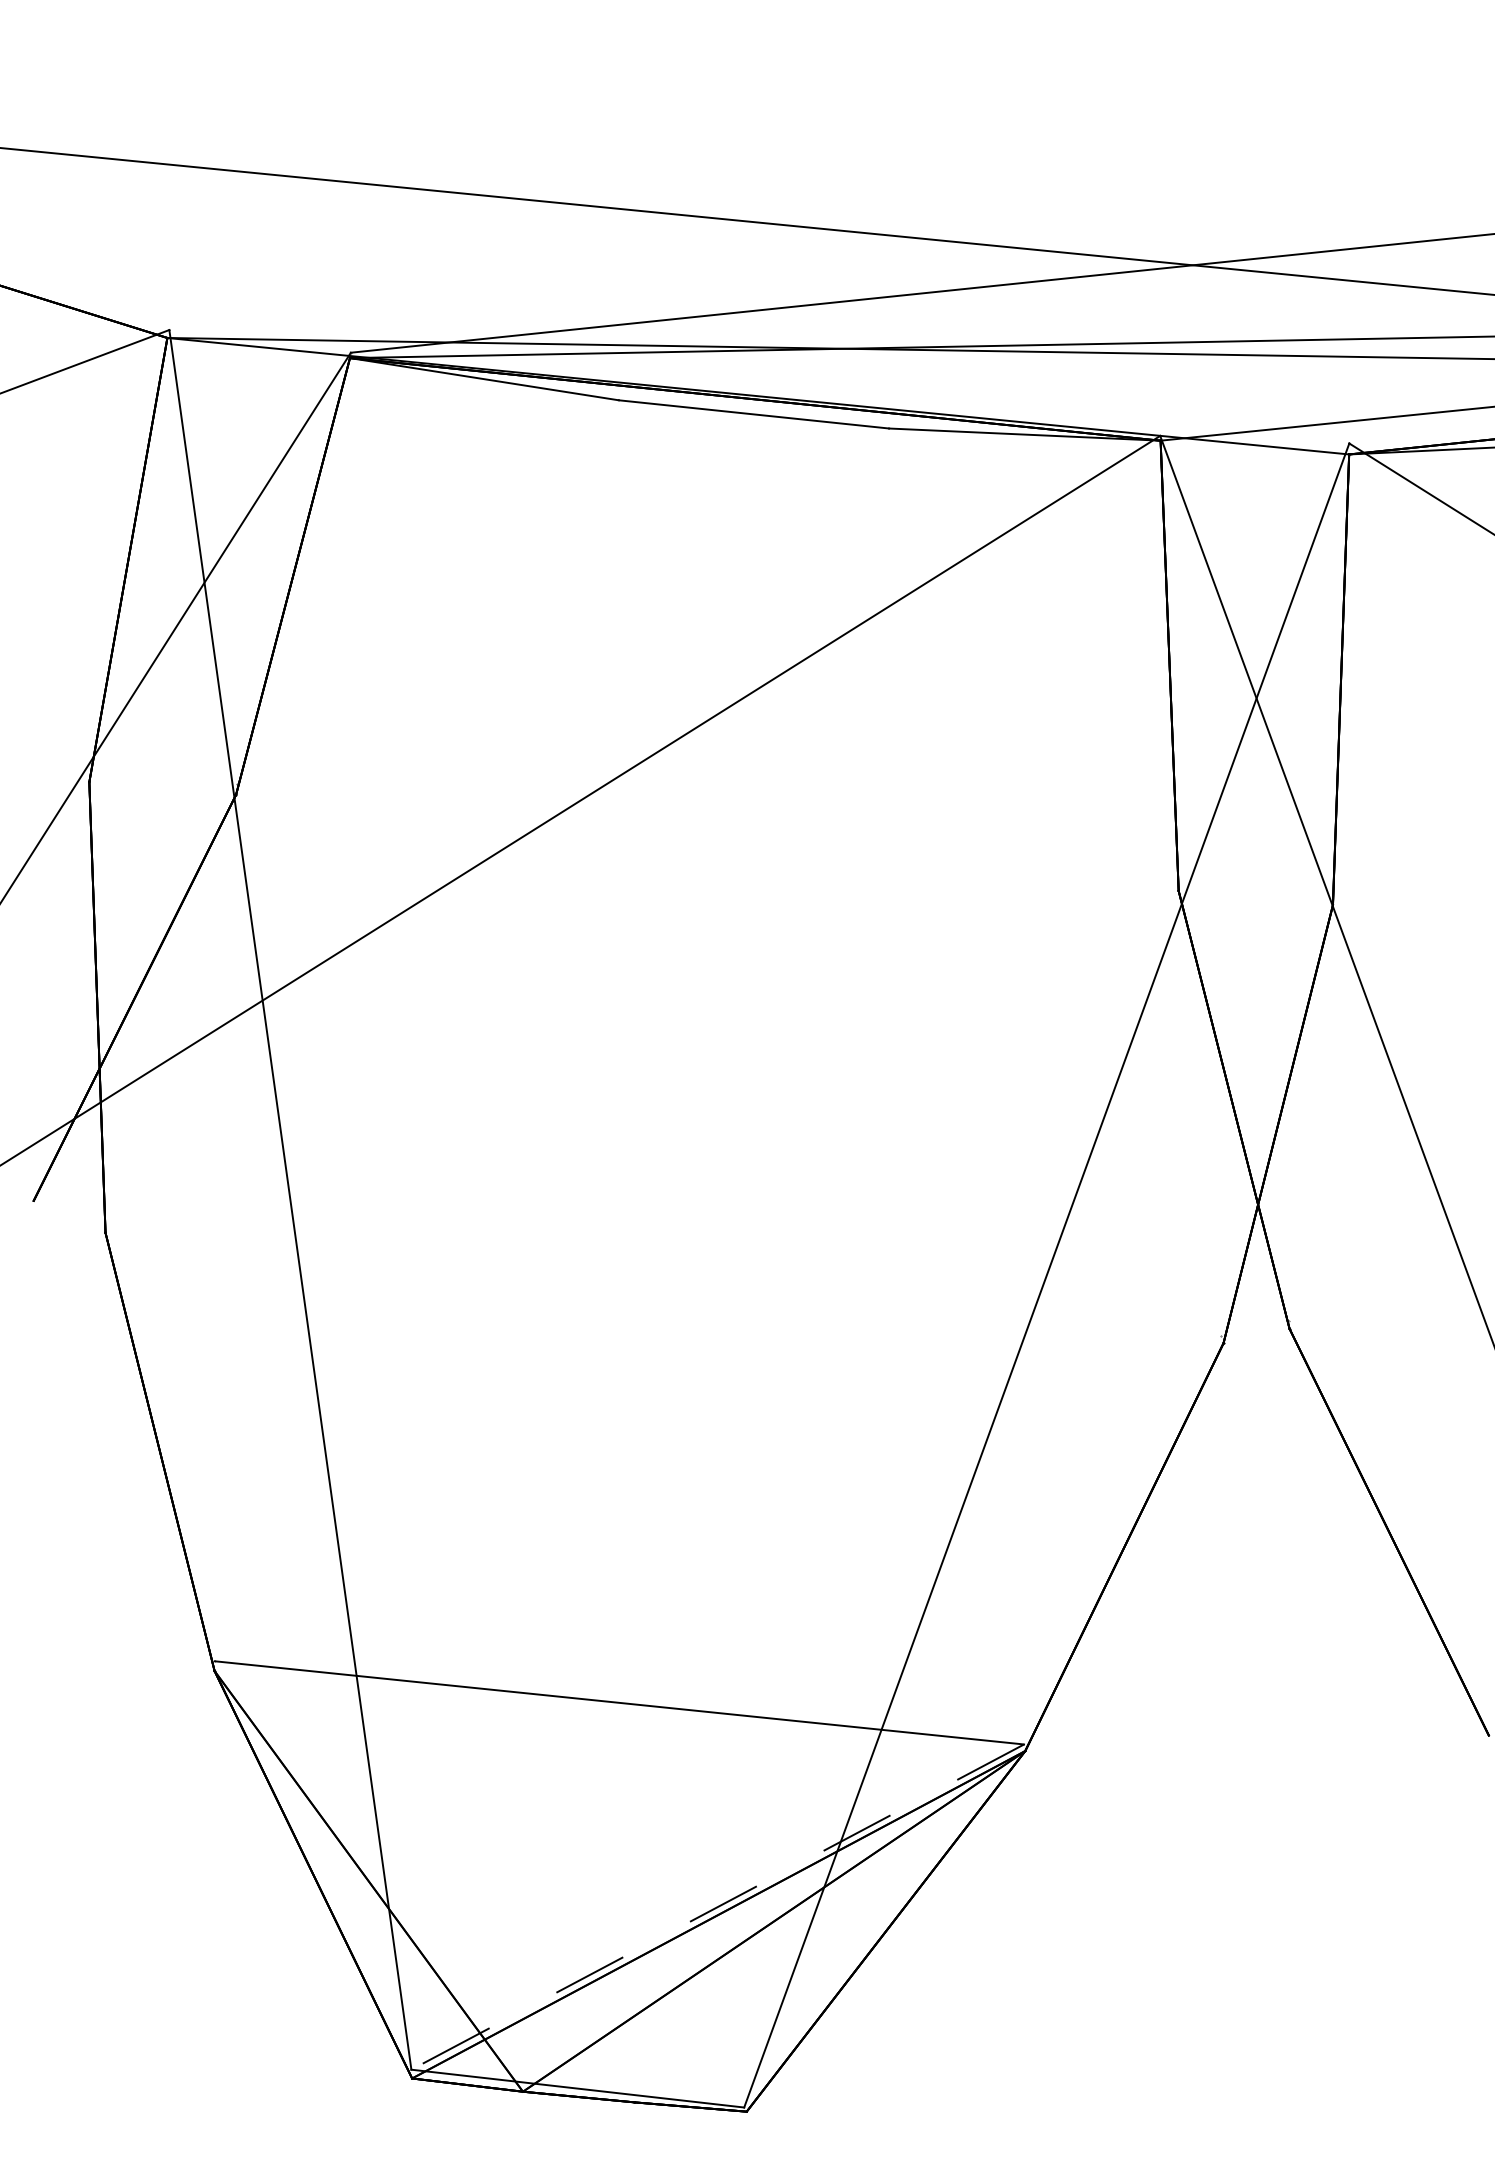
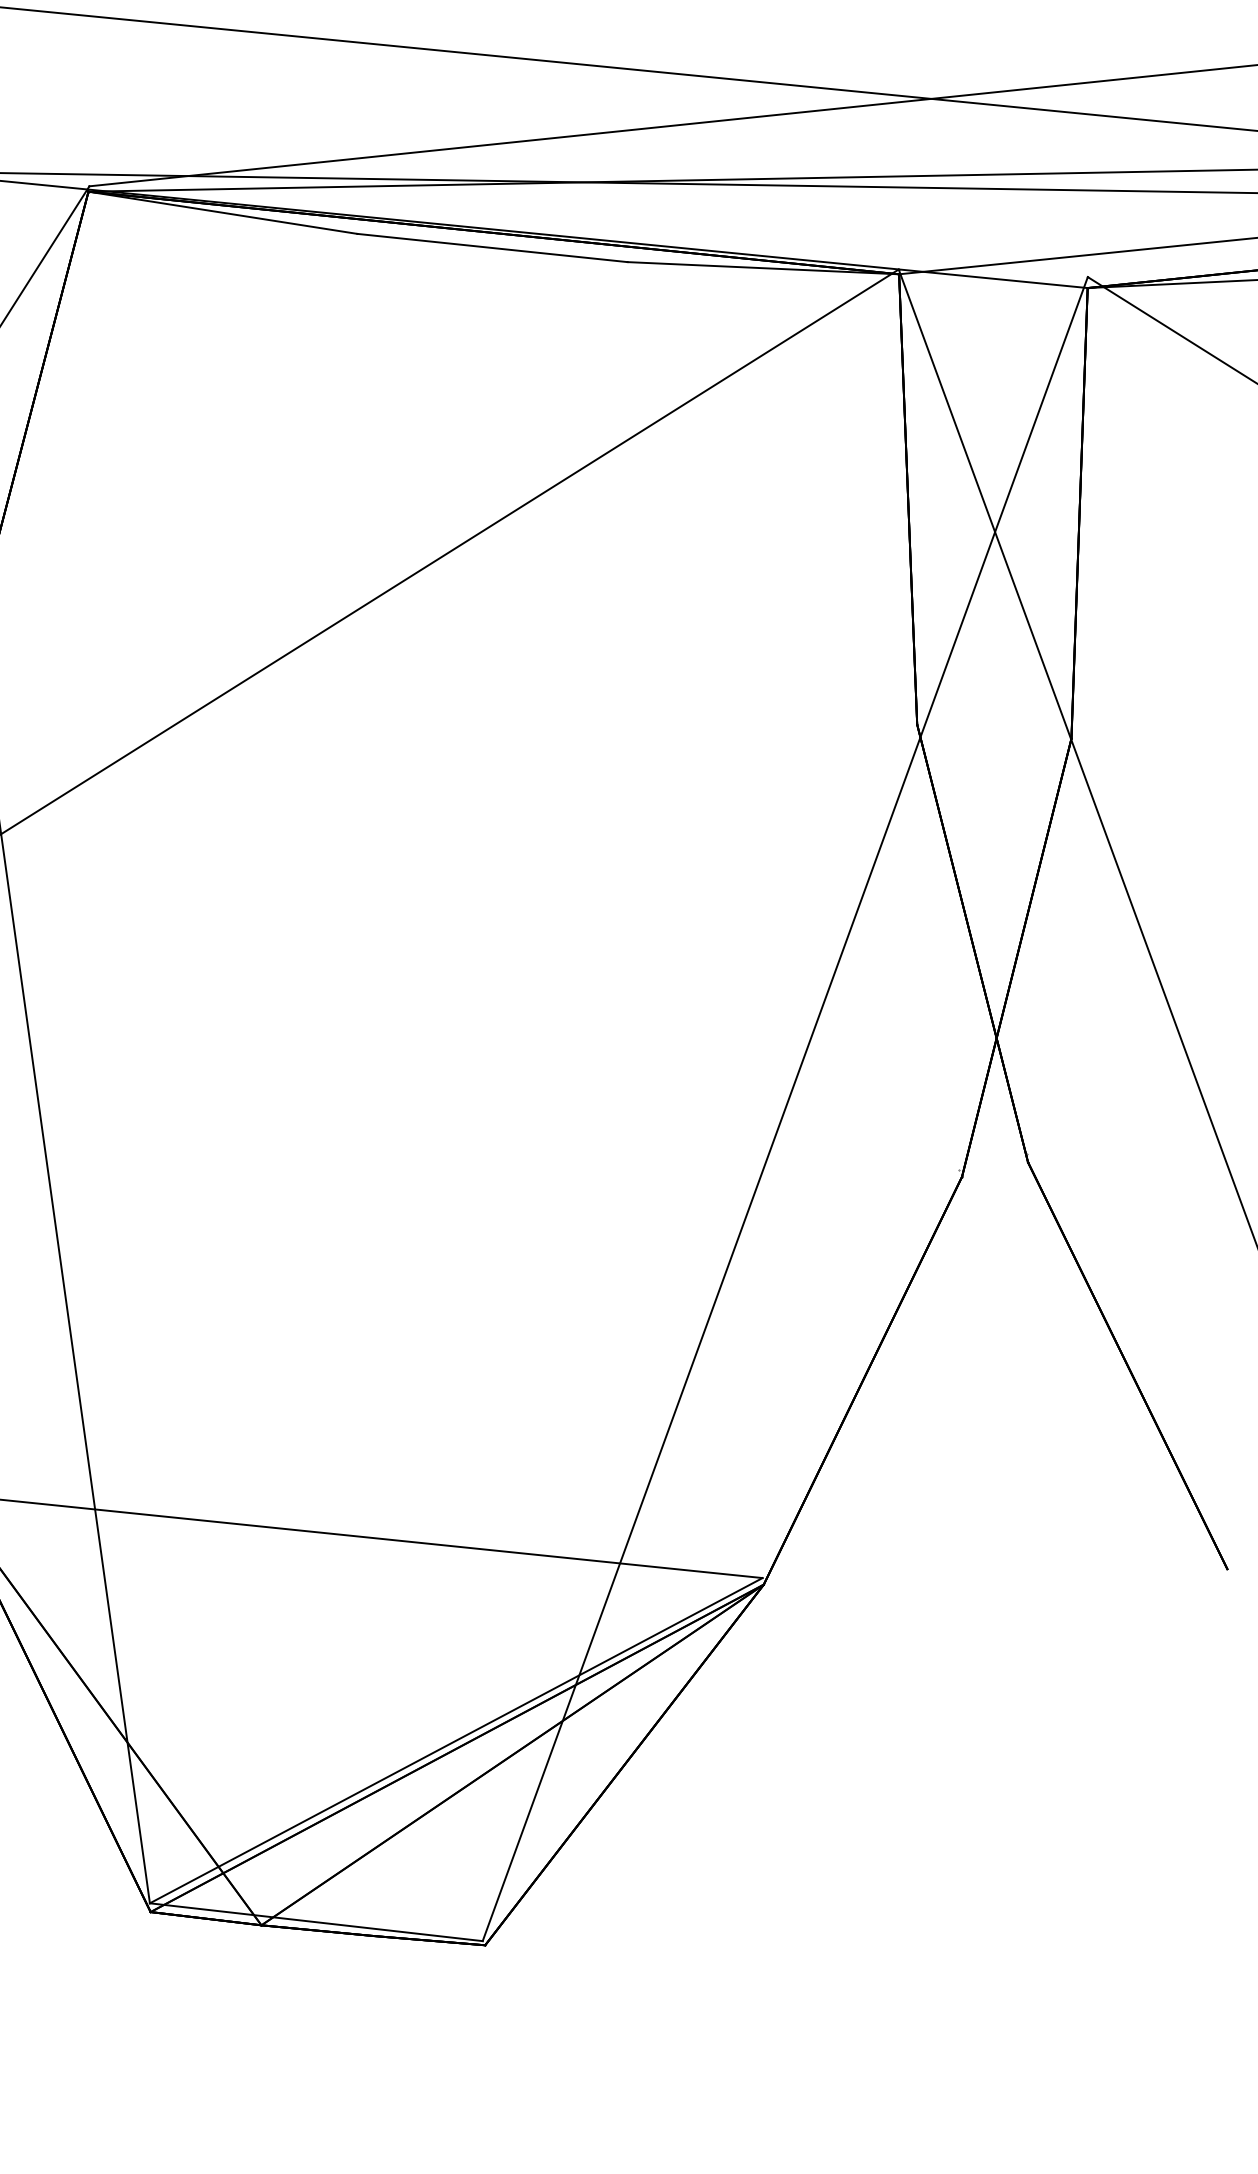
line: (717, 1907) -> (456, 1741), dashed -> solid

